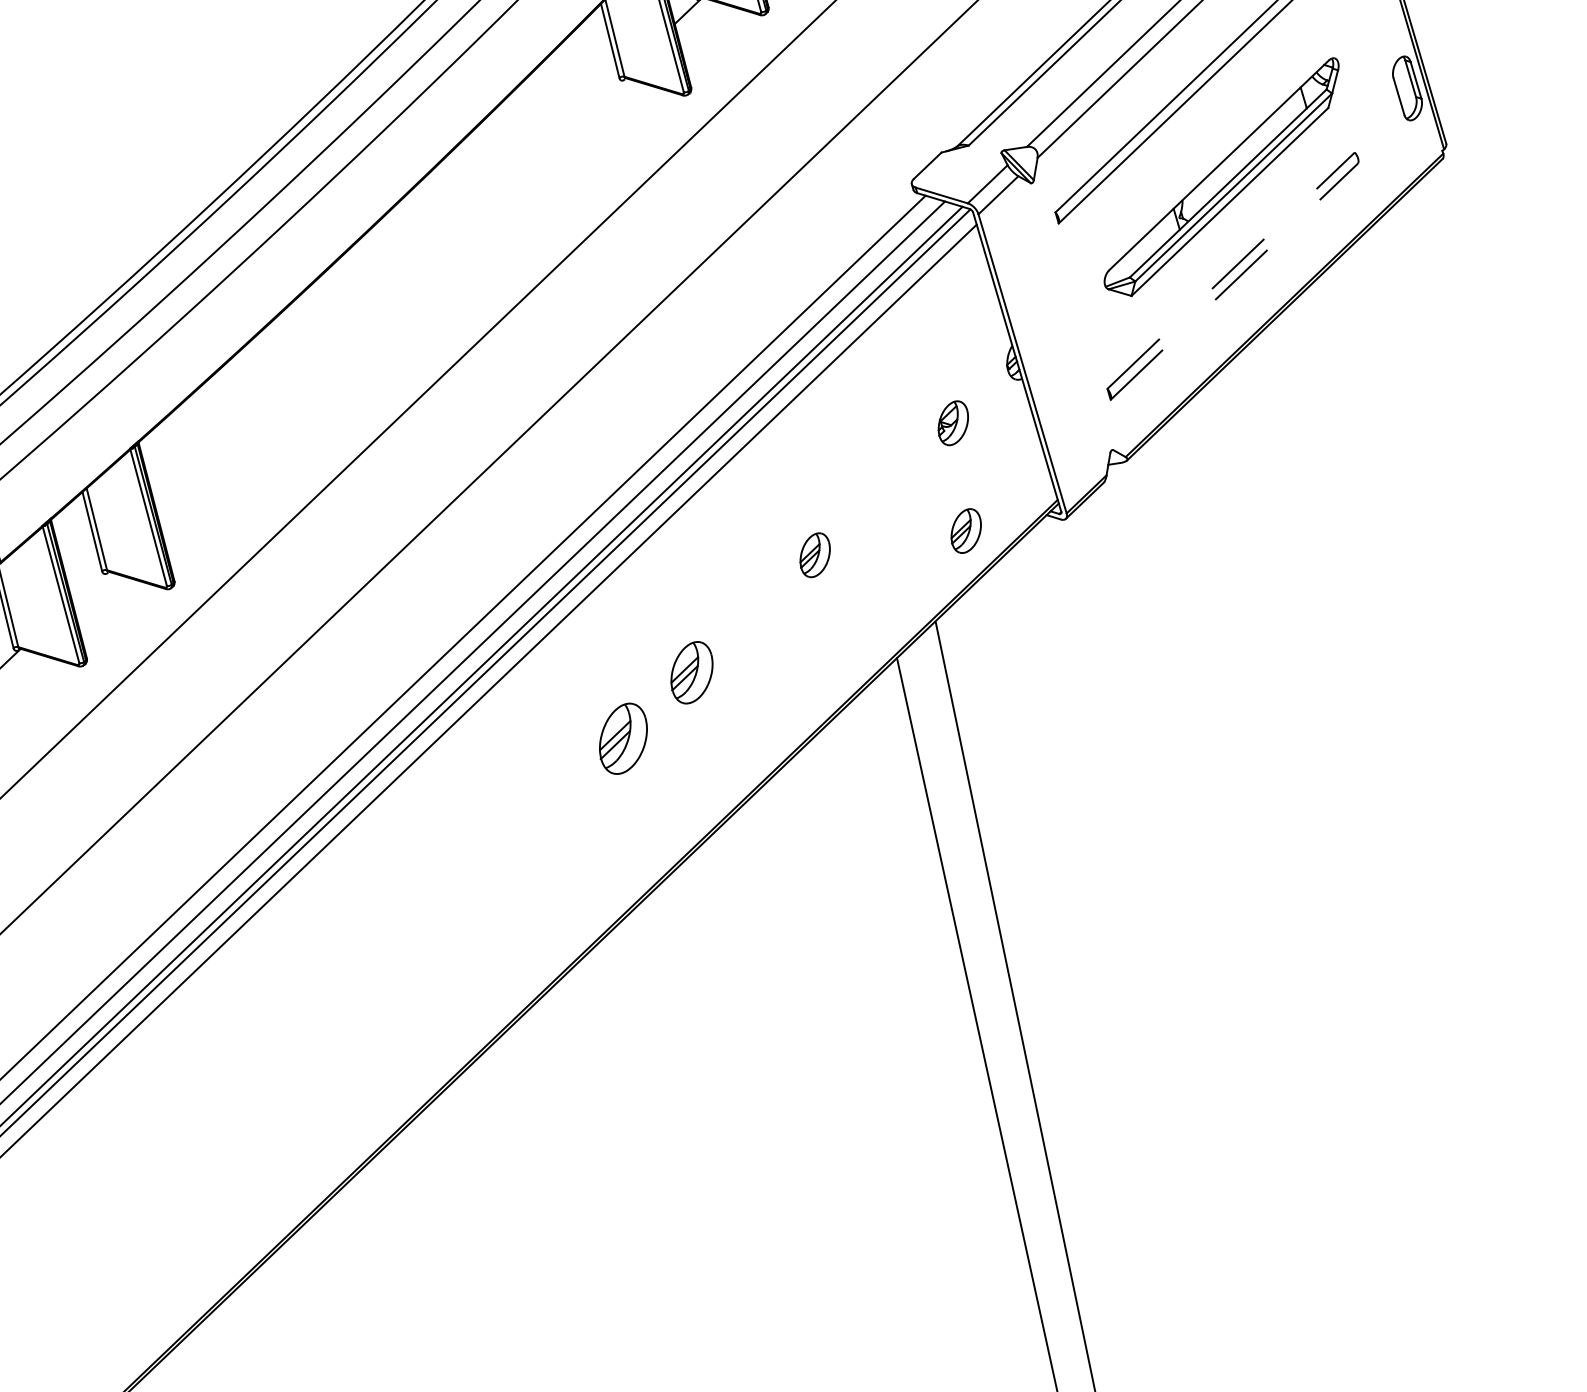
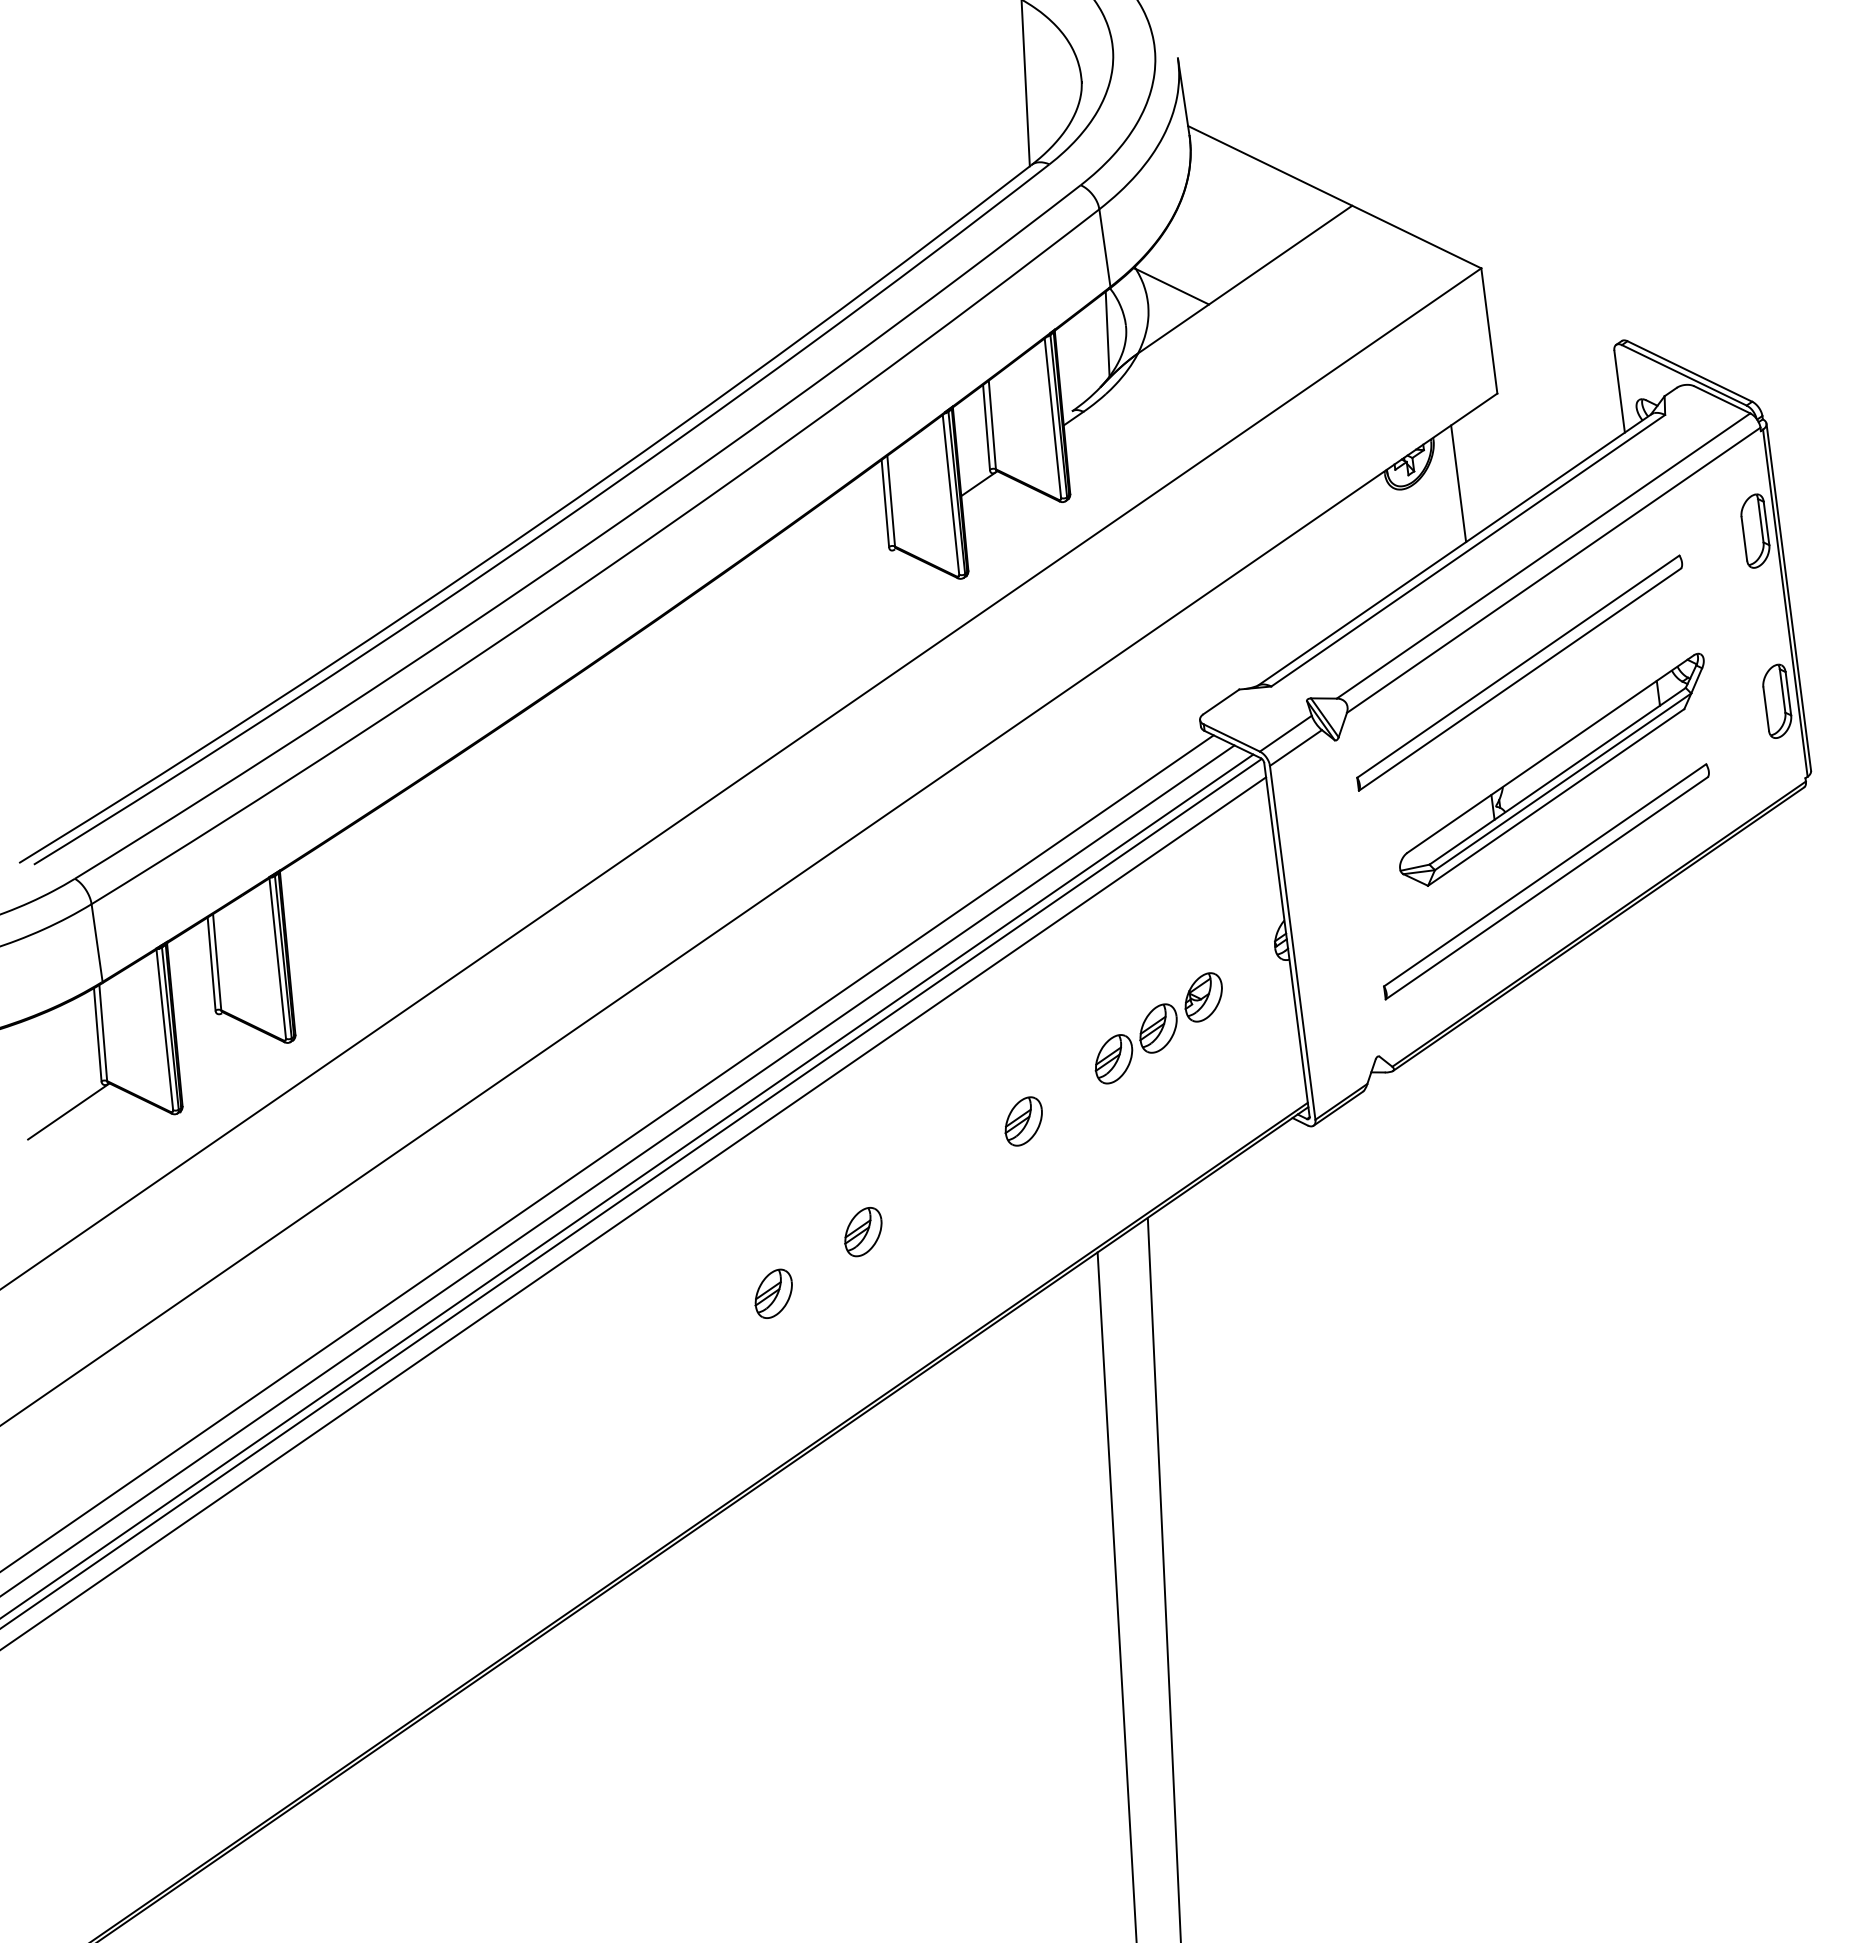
line: (1231, 270) -> (1545, 875), dashed -> solid
line: (1234, 281) -> (1546, 888), dashed -> solid
part: (900, 472) -> (1135, 1043), added
part: (965, 531) -> (1198, 1121), removed
part: (692, 673) -> (863, 1232), size x0.71
part: (622, 738) -> (773, 1293), size x0.62

